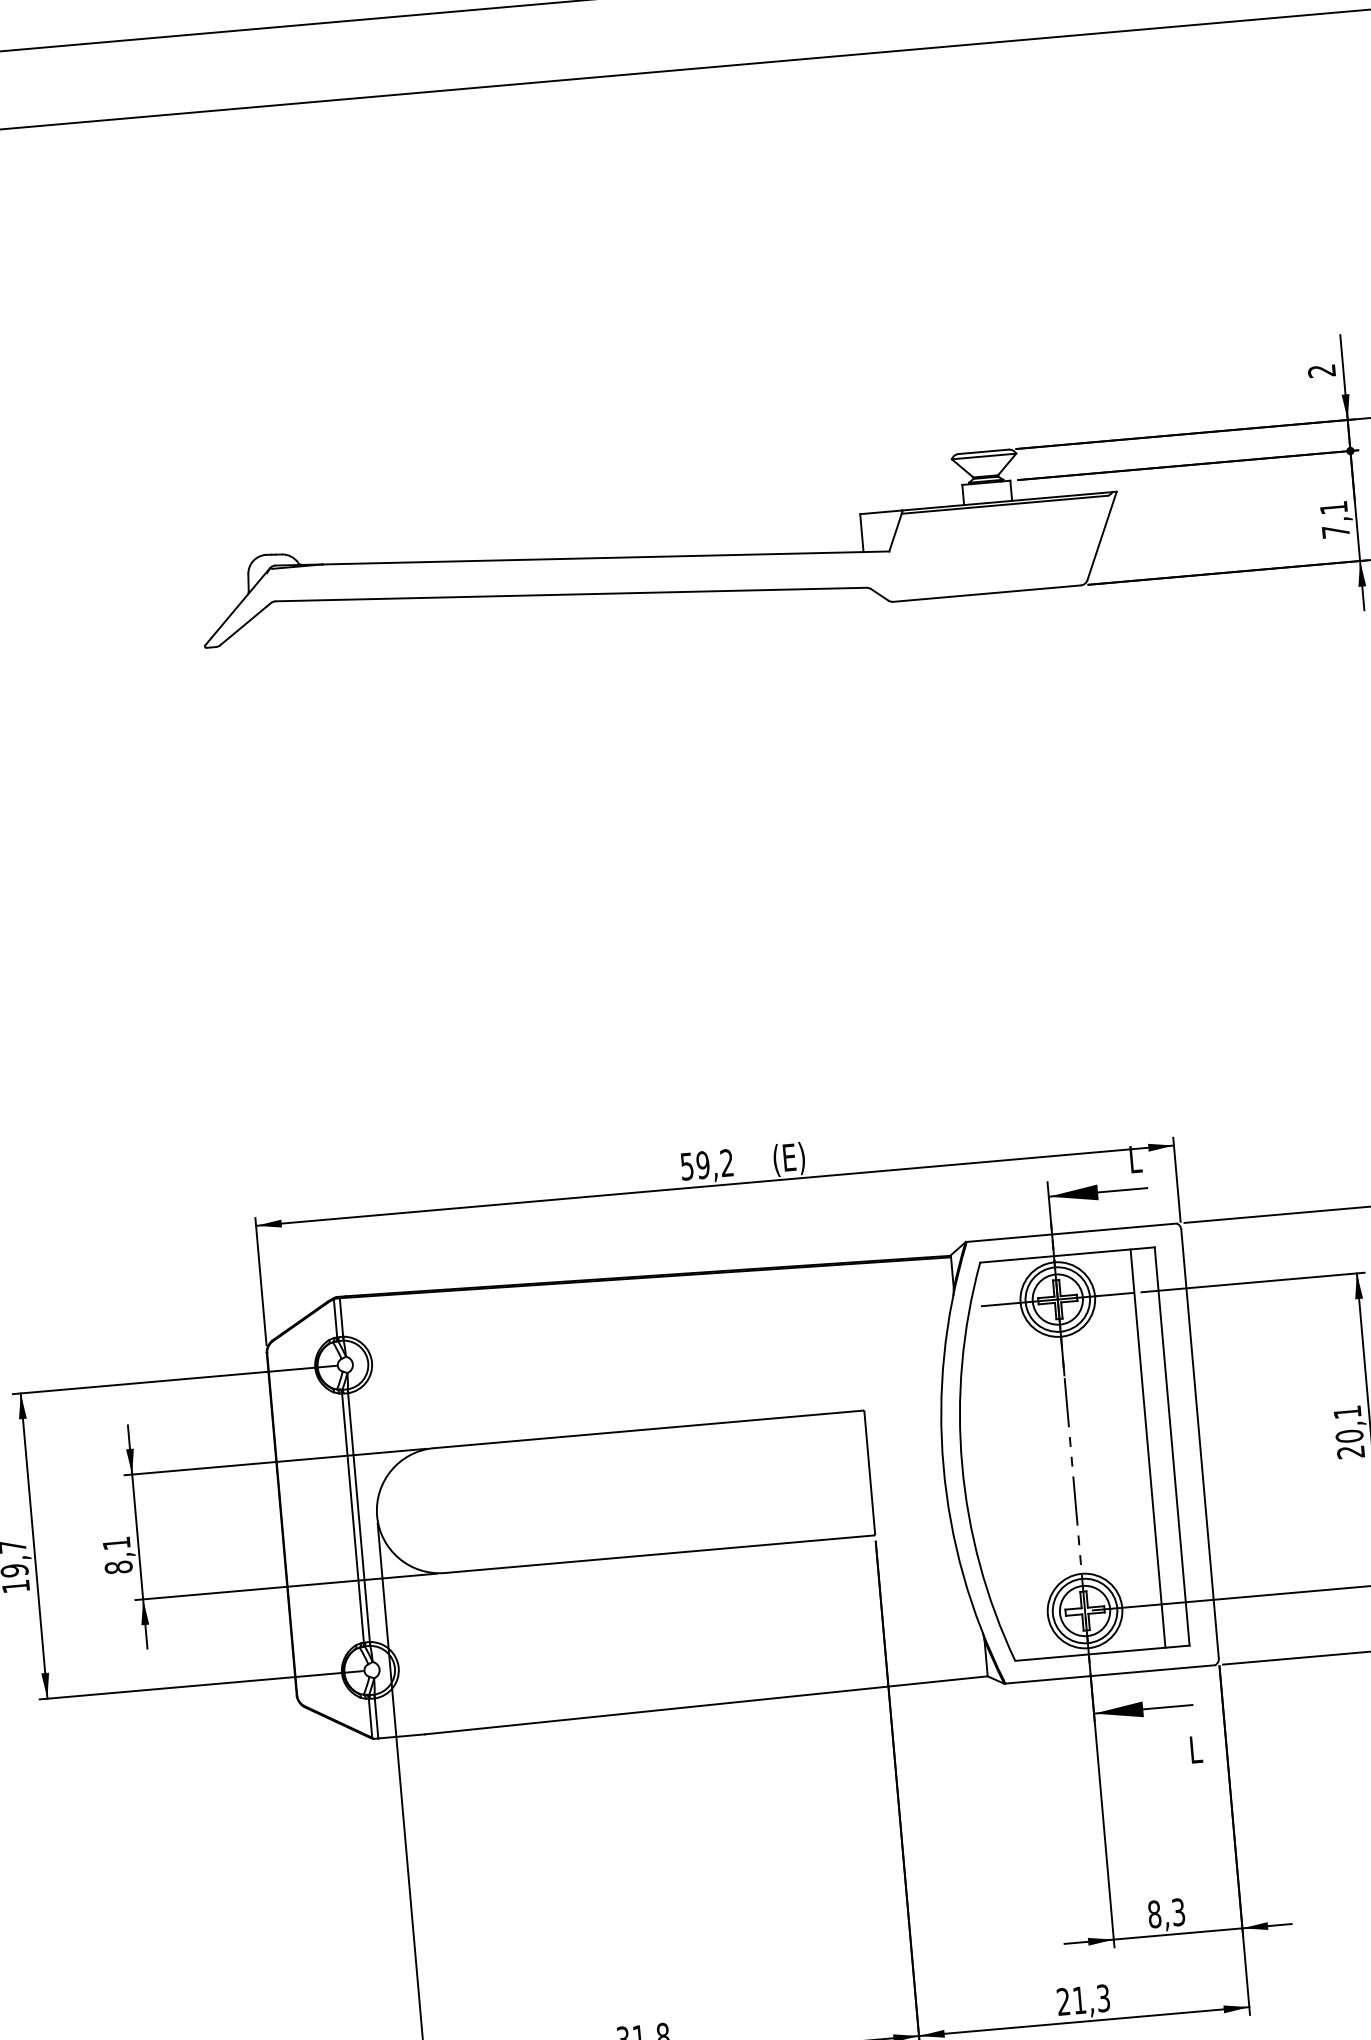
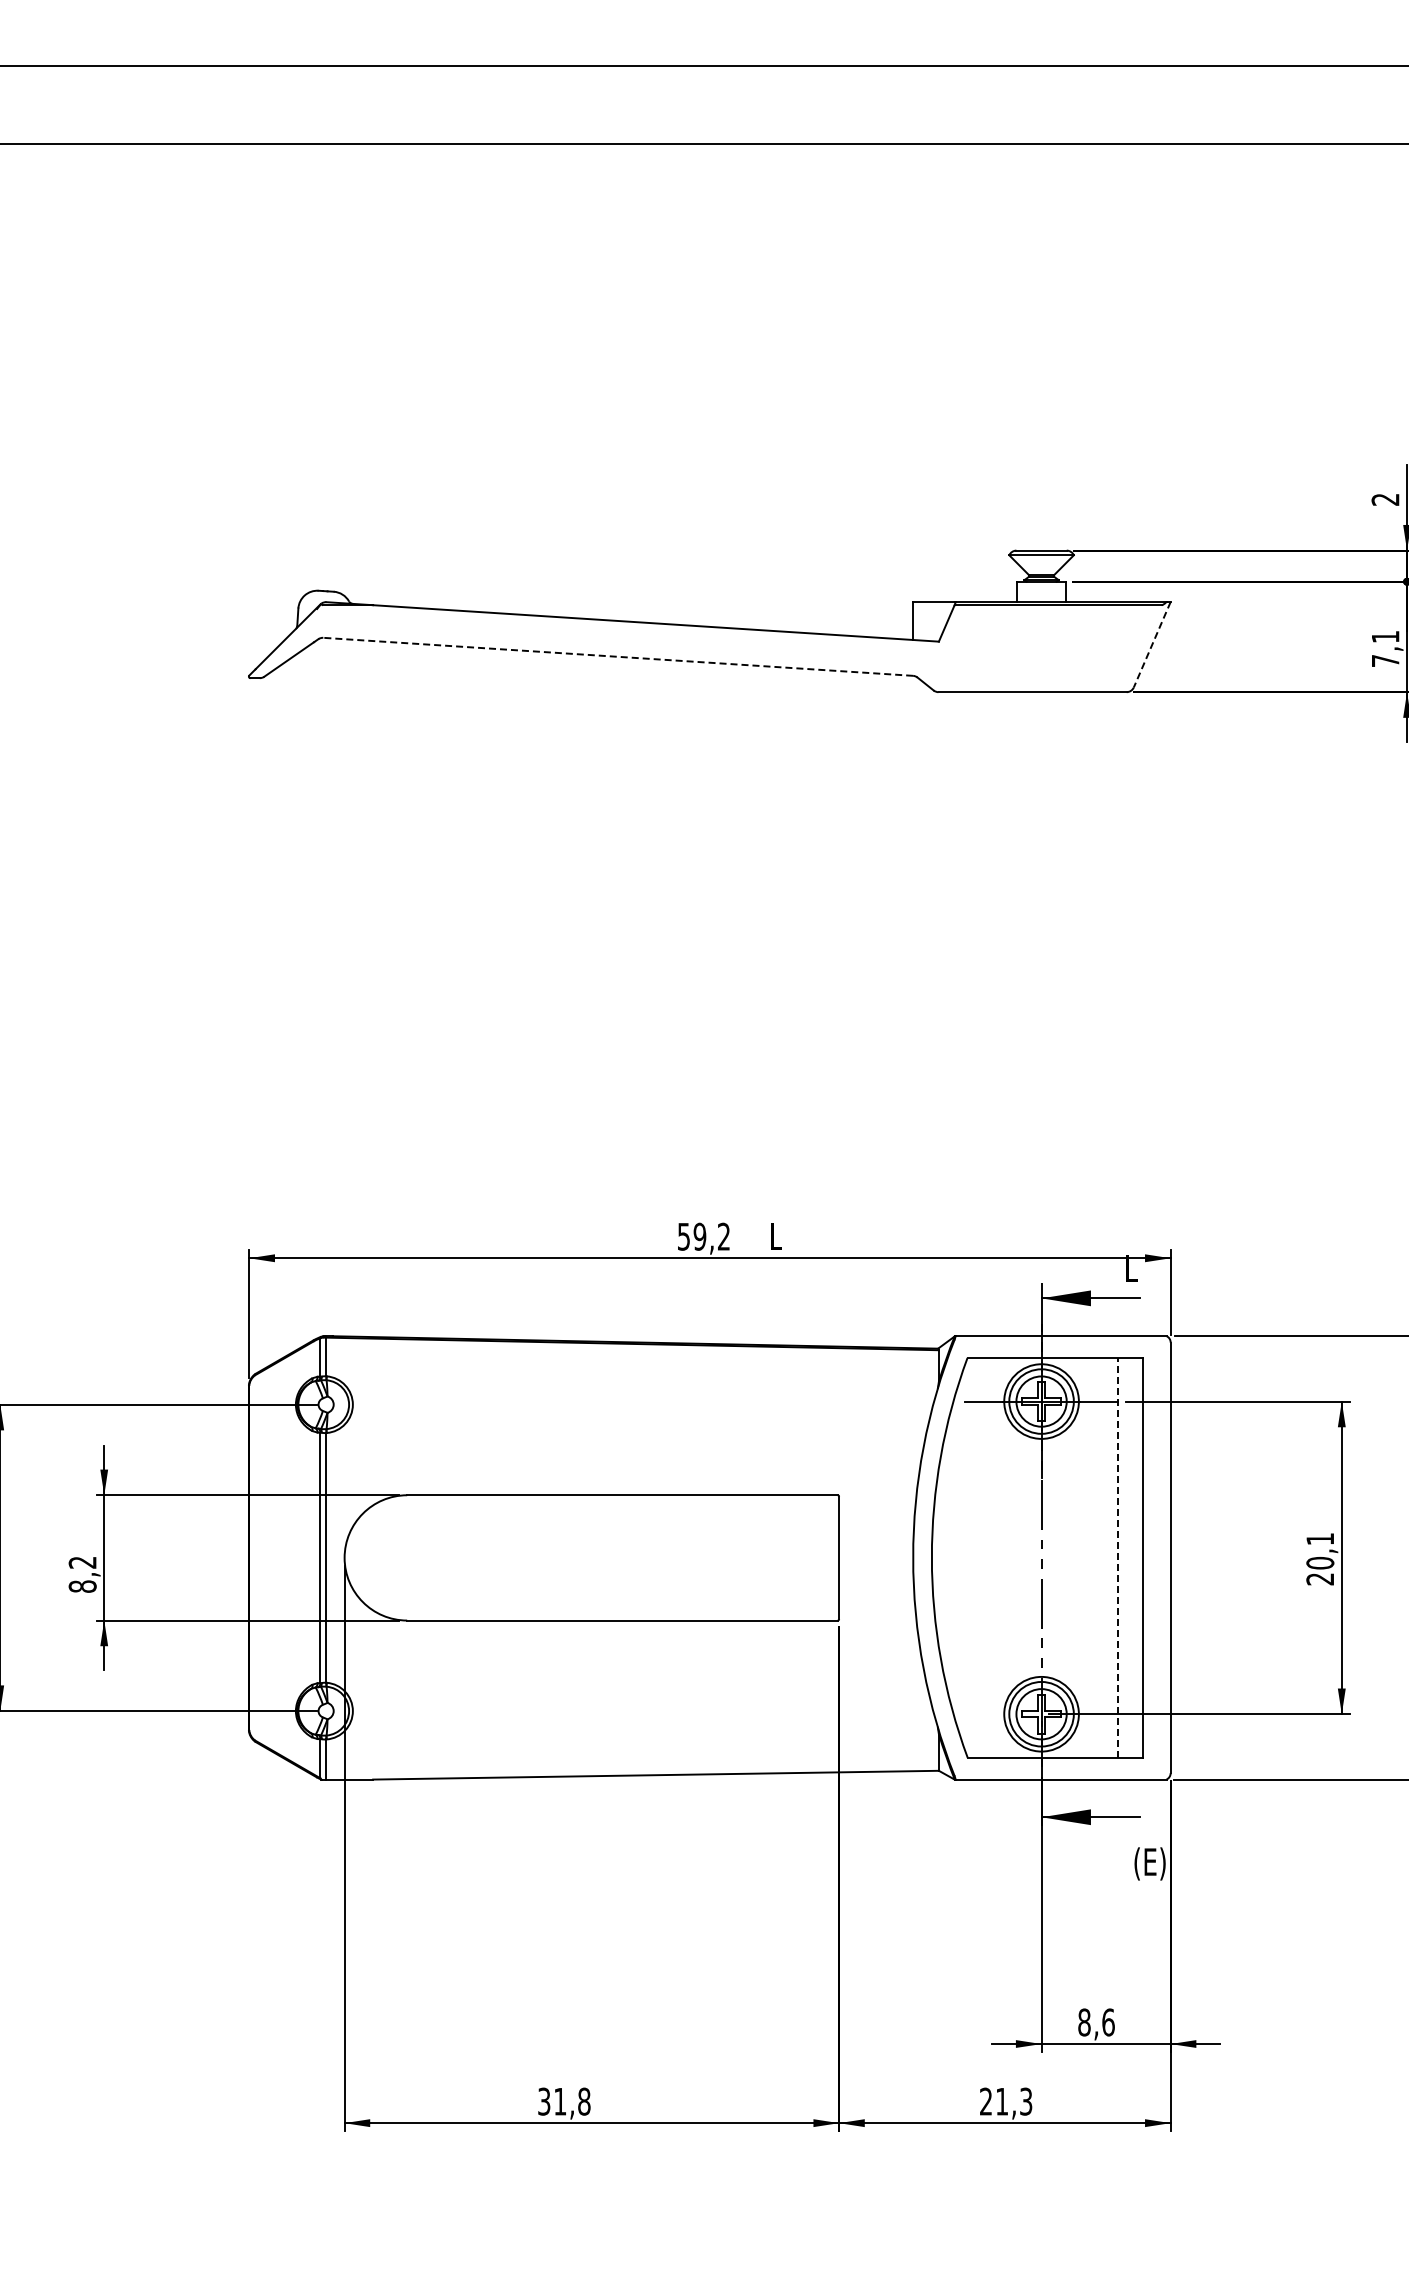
line: (1102, 535) -> (1152, 644), solid -> dashed
line: (571, 594) -> (618, 656), solid -> dashed
text: (788, 1159) -> (785, 1238), (E) -> L
line: (1148, 1448) -> (1118, 1557), solid -> dashed
text: (116, 1543) -> (82, 1562), 8,1 -> 8,2
text: (1205, 1750) -> (1149, 1863), L -> (E)
text: (1178, 1912) -> (1108, 2022), 8,3 -> 8,6

